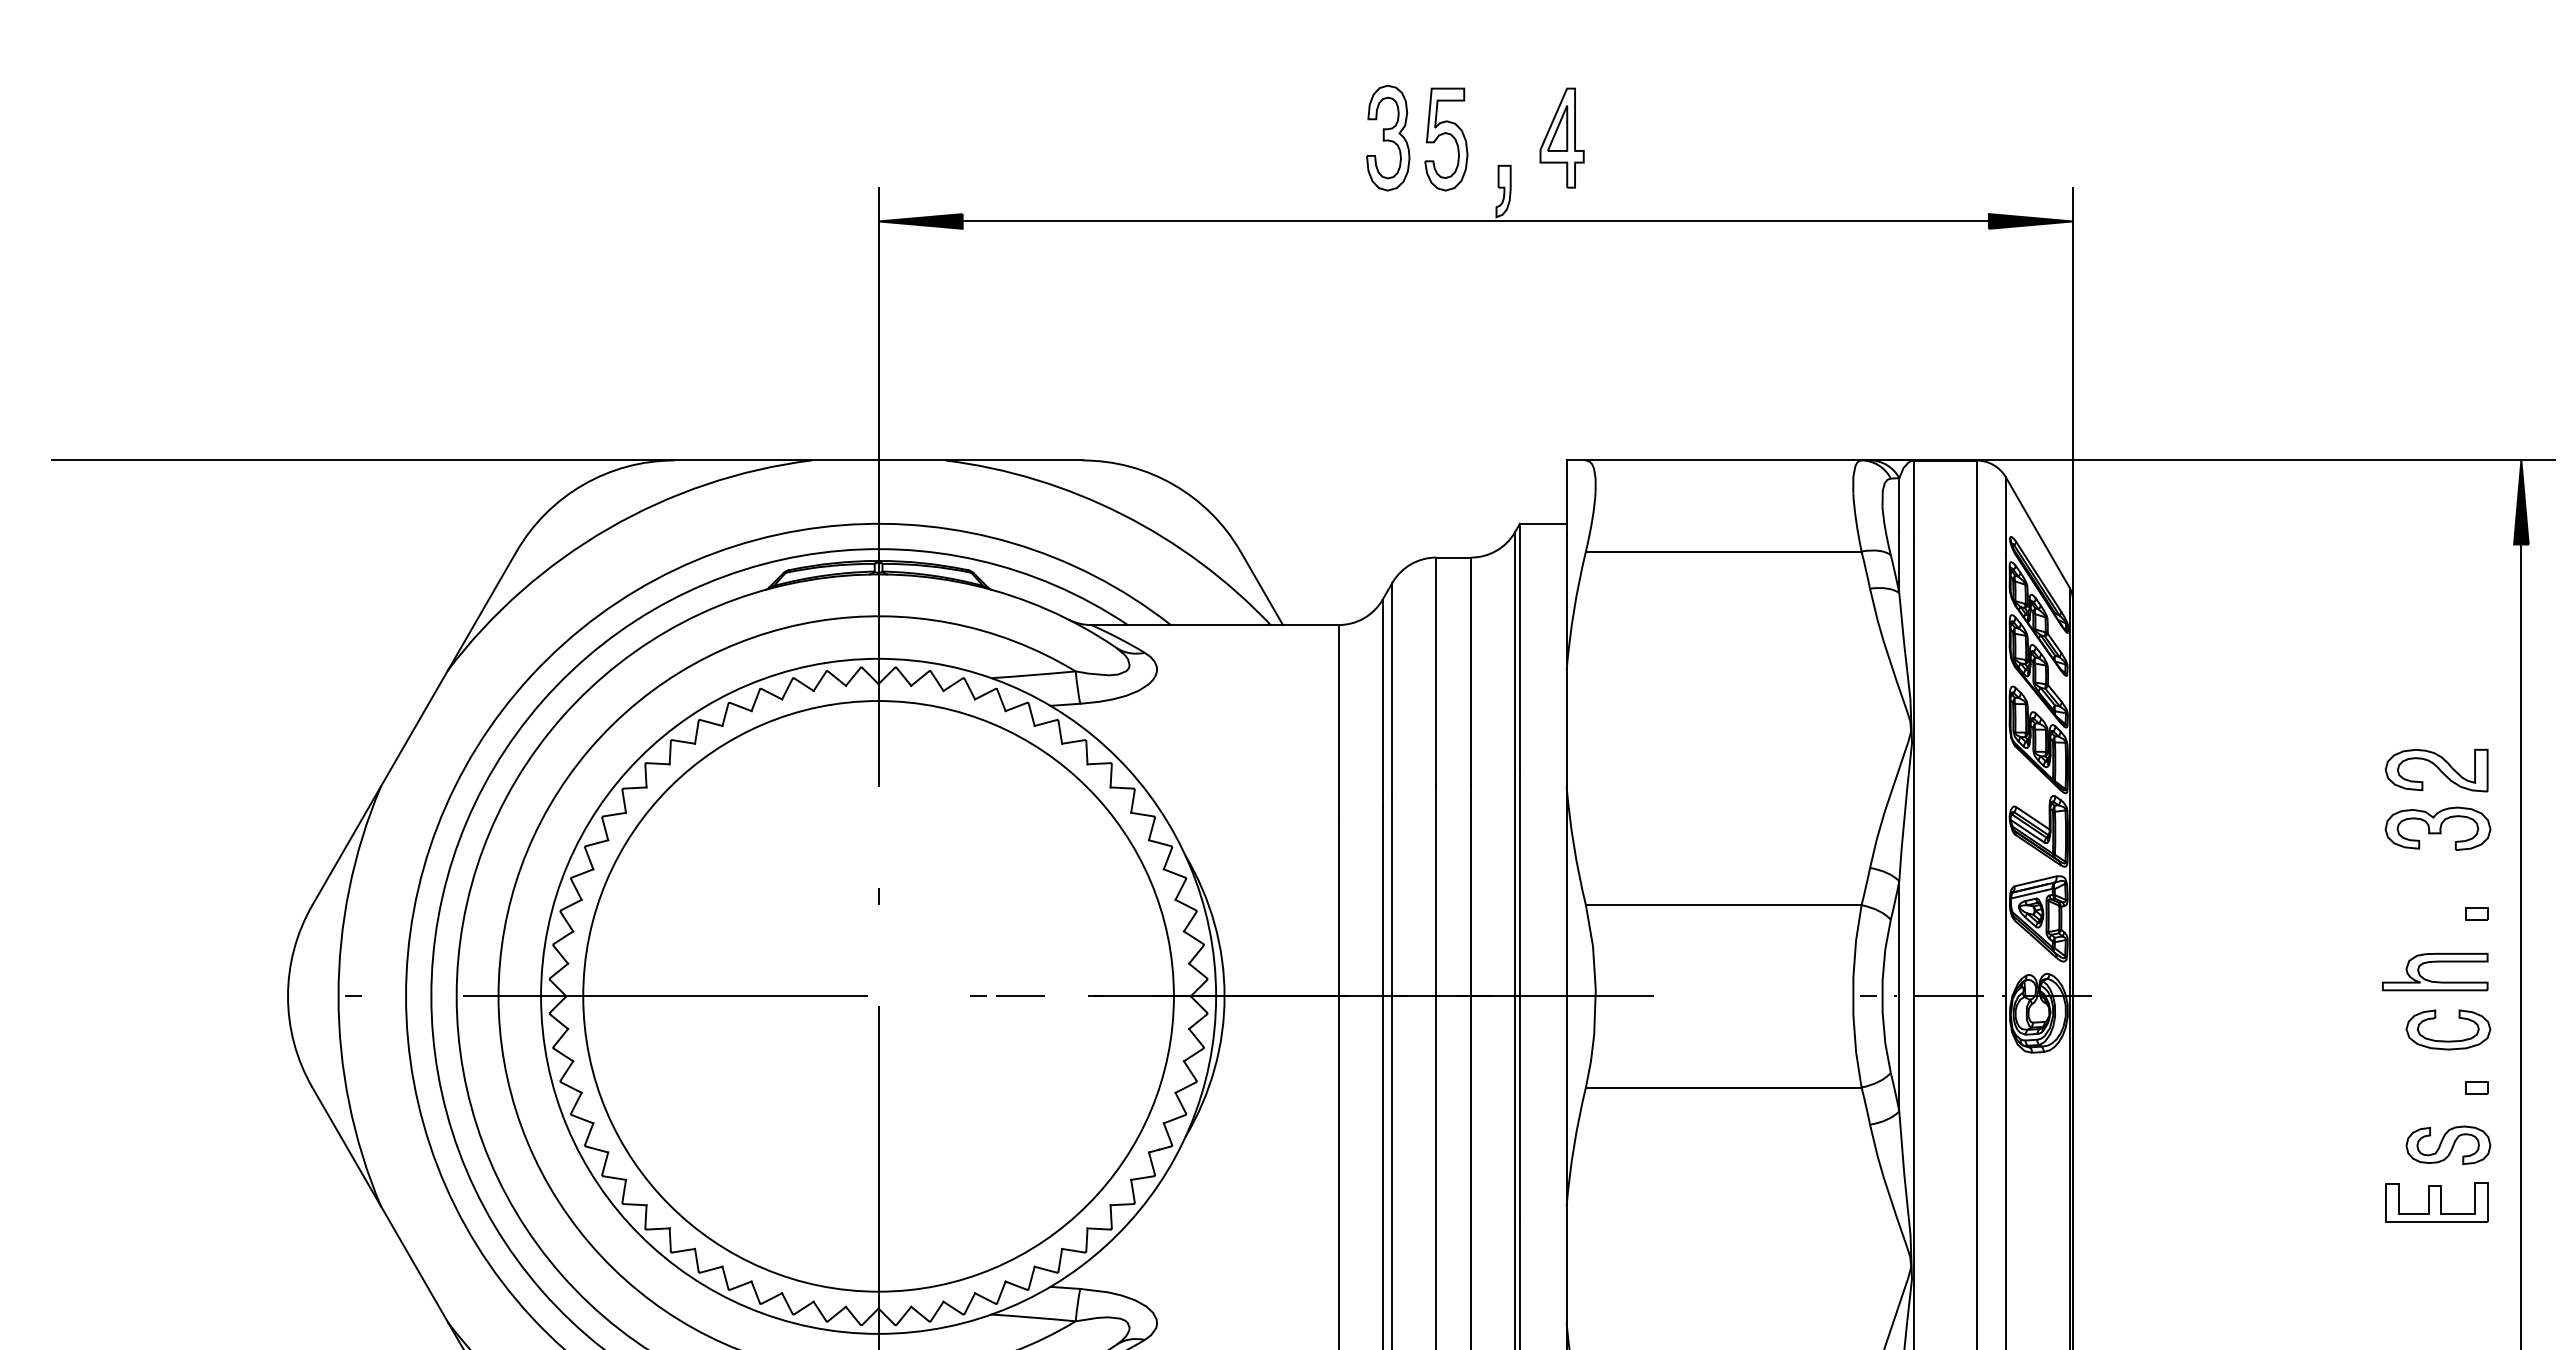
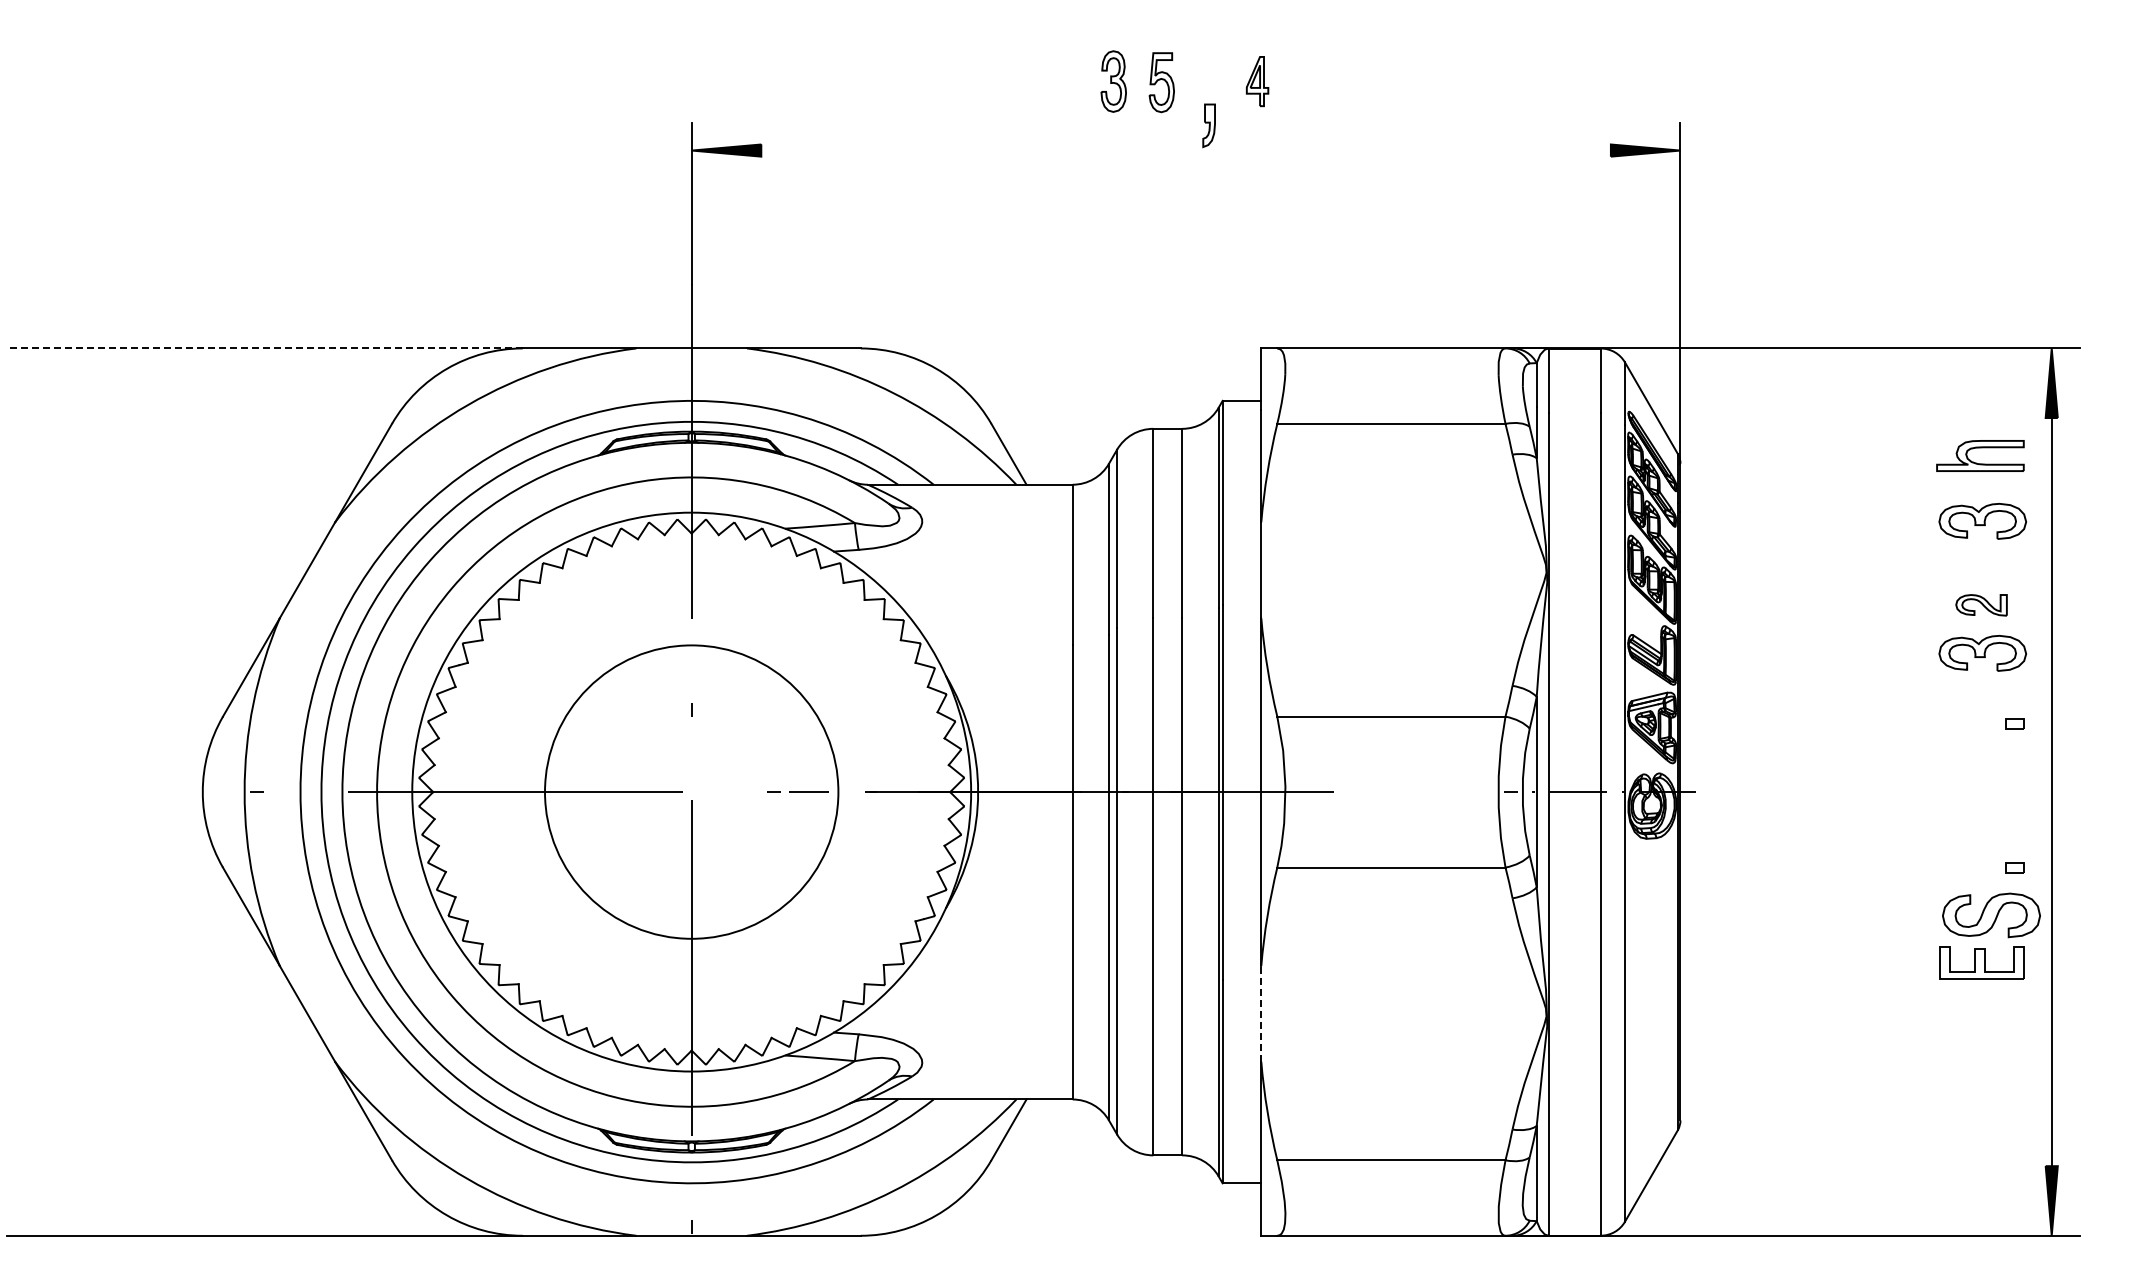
part: (1388, 138) -> (1113, 81), size x0.7
part: (1562, 138) -> (1257, 81), size x0.6
part: (1446, 139) -> (1161, 82), size x0.7
line: (1475, 221) -> (1185, 150), removed
line: (362, 460) -> (264, 348), solid -> dashed
part: (2437, 668) -> (1982, 520), added
part: (2436, 770) -> (1981, 605), size x0.6
part: (2435, 963) -> (1980, 448), moved
circle: (878, 995) -> (691, 791), size x0.6
part: (2447, 1040) -> (1990, 828), removed
part: (2447, 1145) -> (1990, 915), size x1.4
line: (1566, 1263) -> (1261, 1013), solid -> dashed

